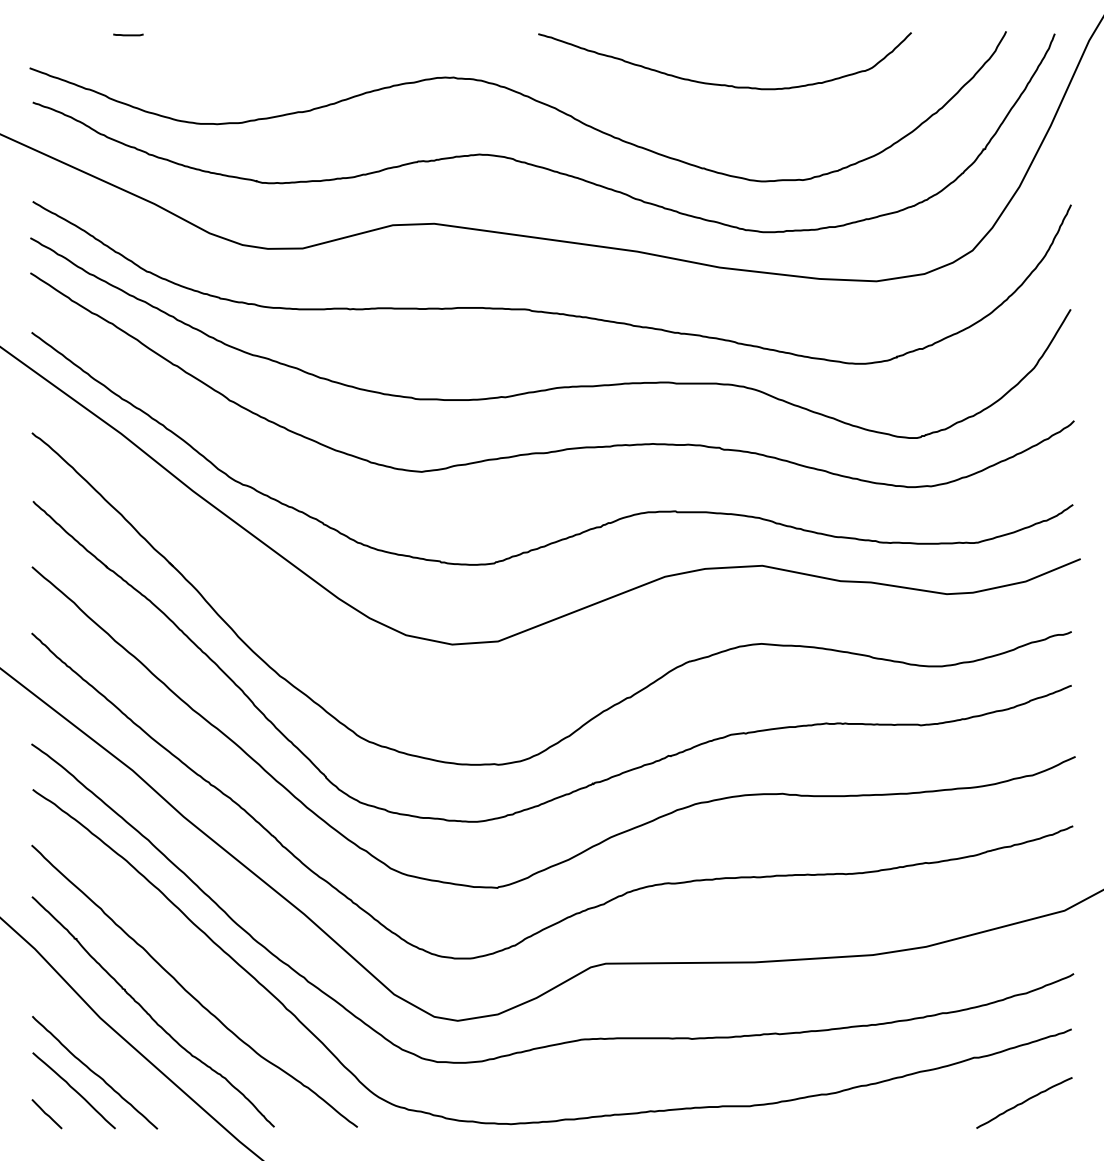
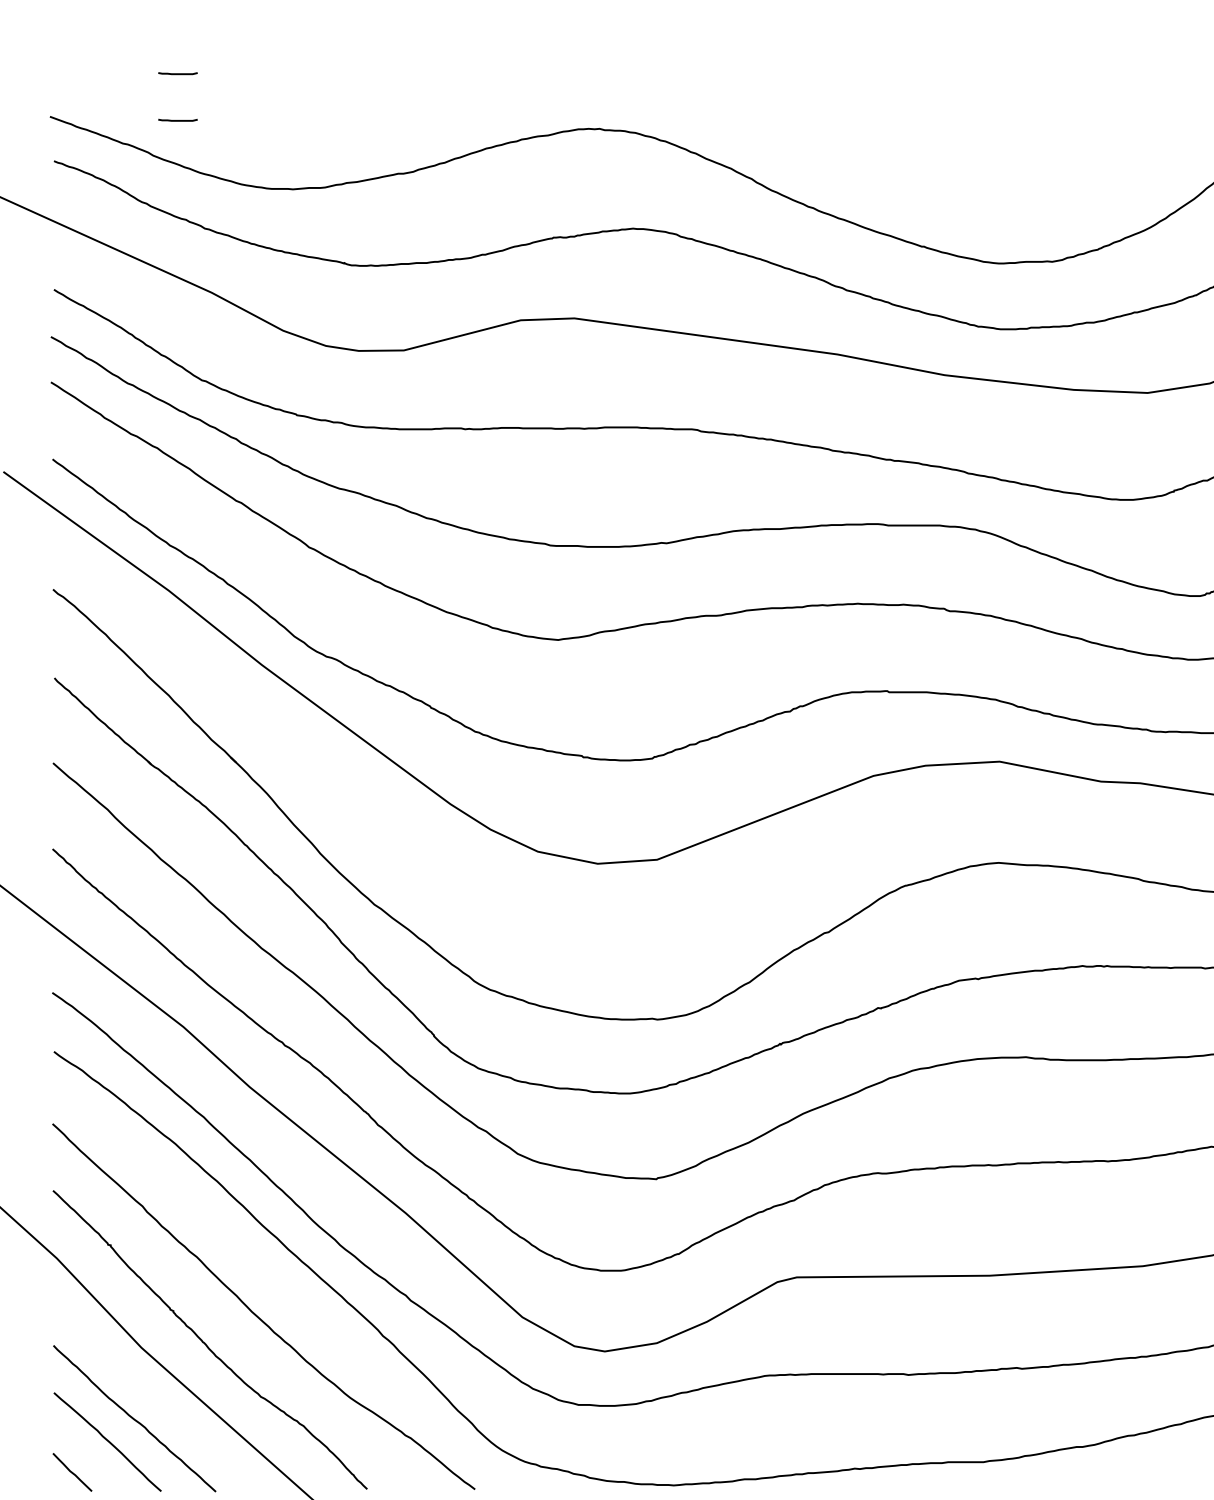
line: (128, 70) -> (178, 119), added
curve: (724, 84) -> (950, 137), removed

